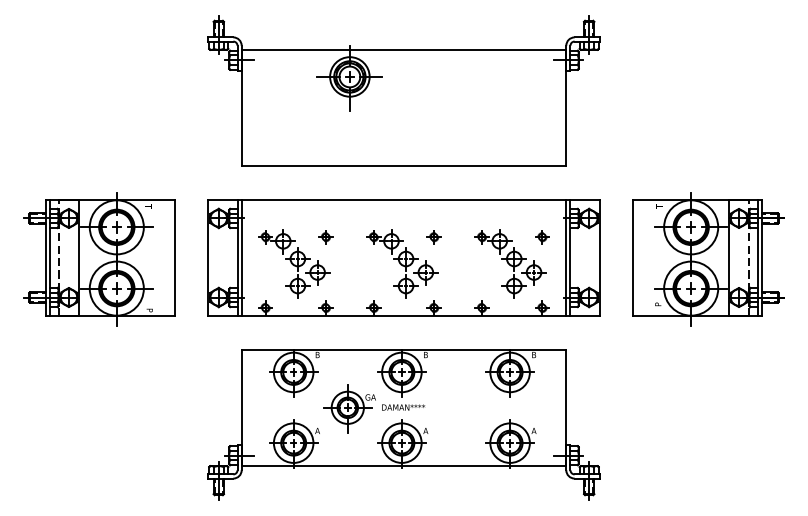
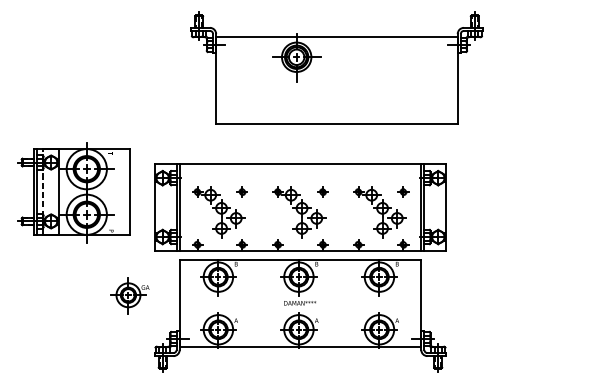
part: (403, 90) -> (336, 67), moved
part: (403, 257) -> (300, 207), moved
part: (708, 259) -> (527, 193), removed
part: (349, 408) -> (129, 295), moved

